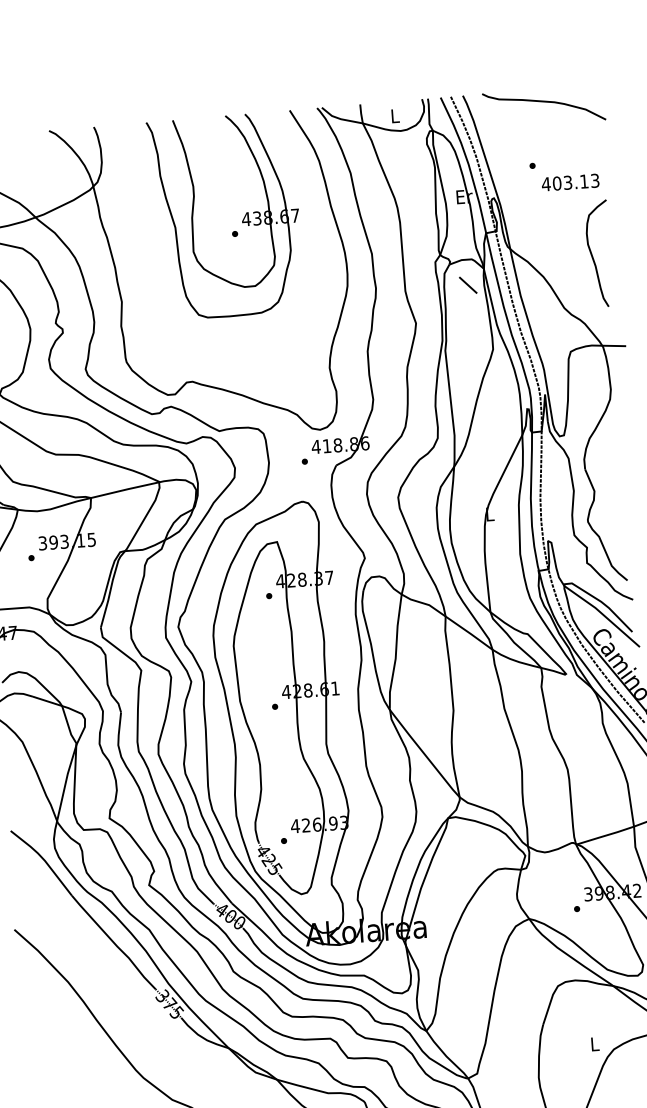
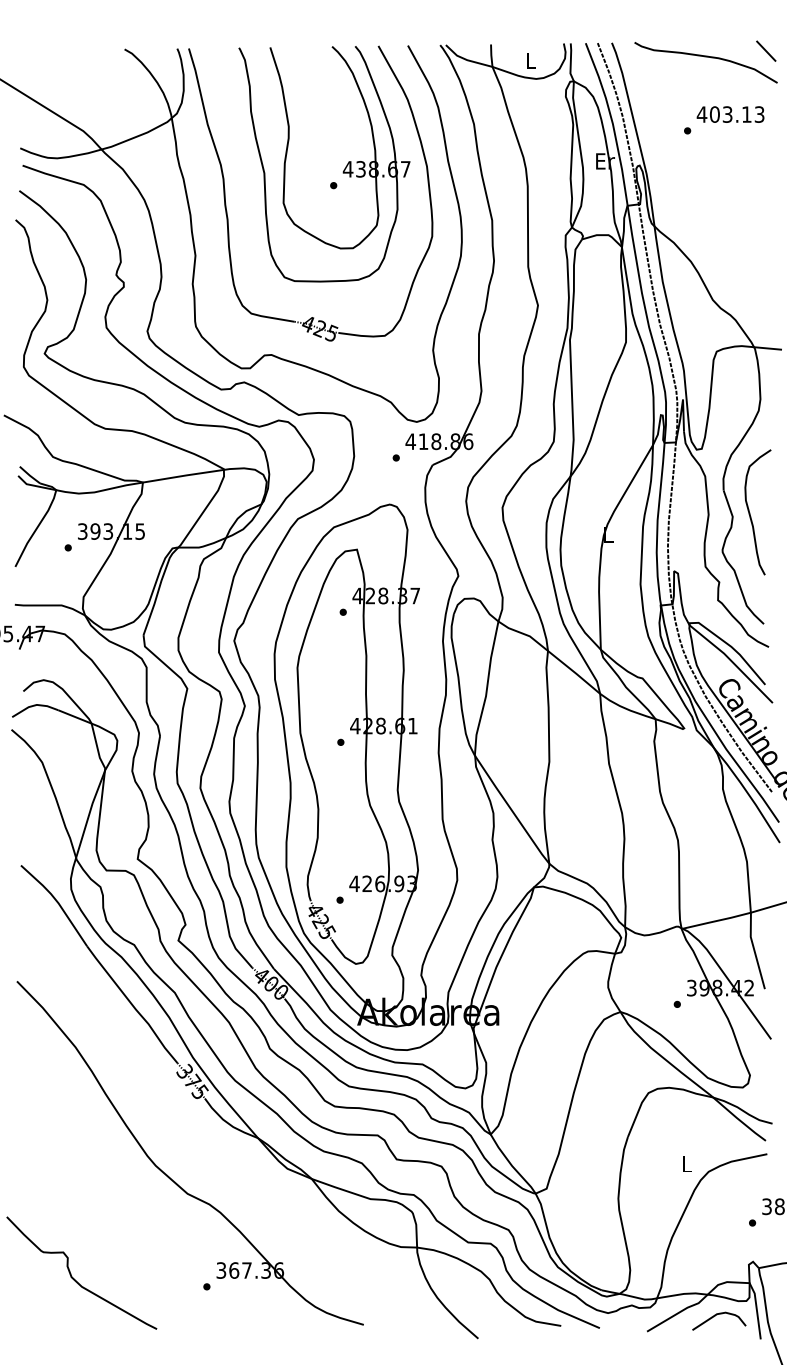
text: (570, 182) -> (730, 114), moved
curve: (592, 254) -> (750, 512), moved
part: (145, 255) -> (226, 203), added
line: (468, 284) -> (766, 50), moved

